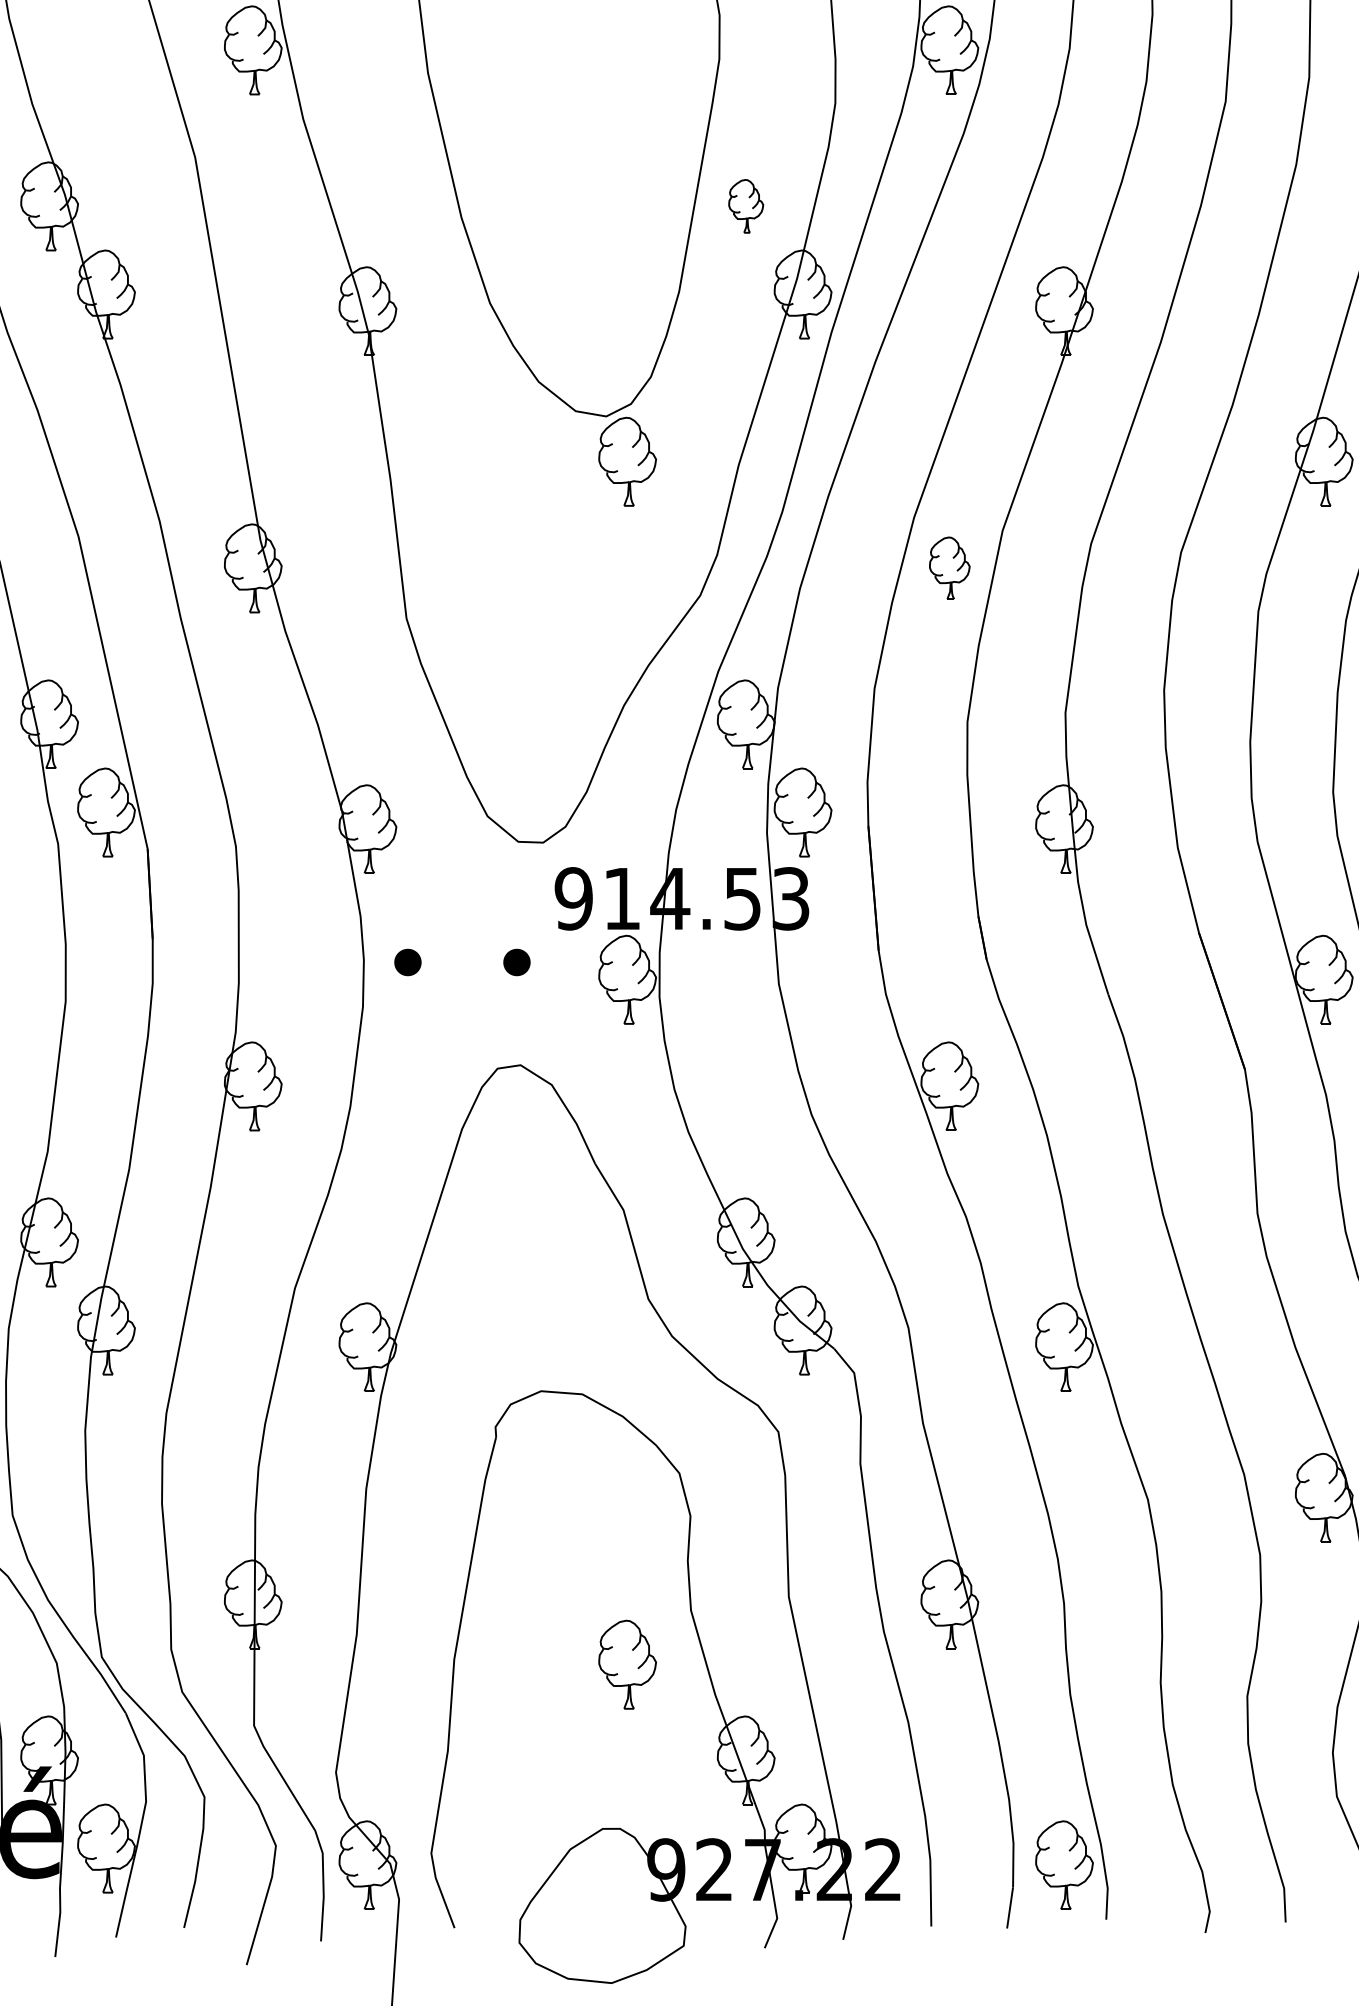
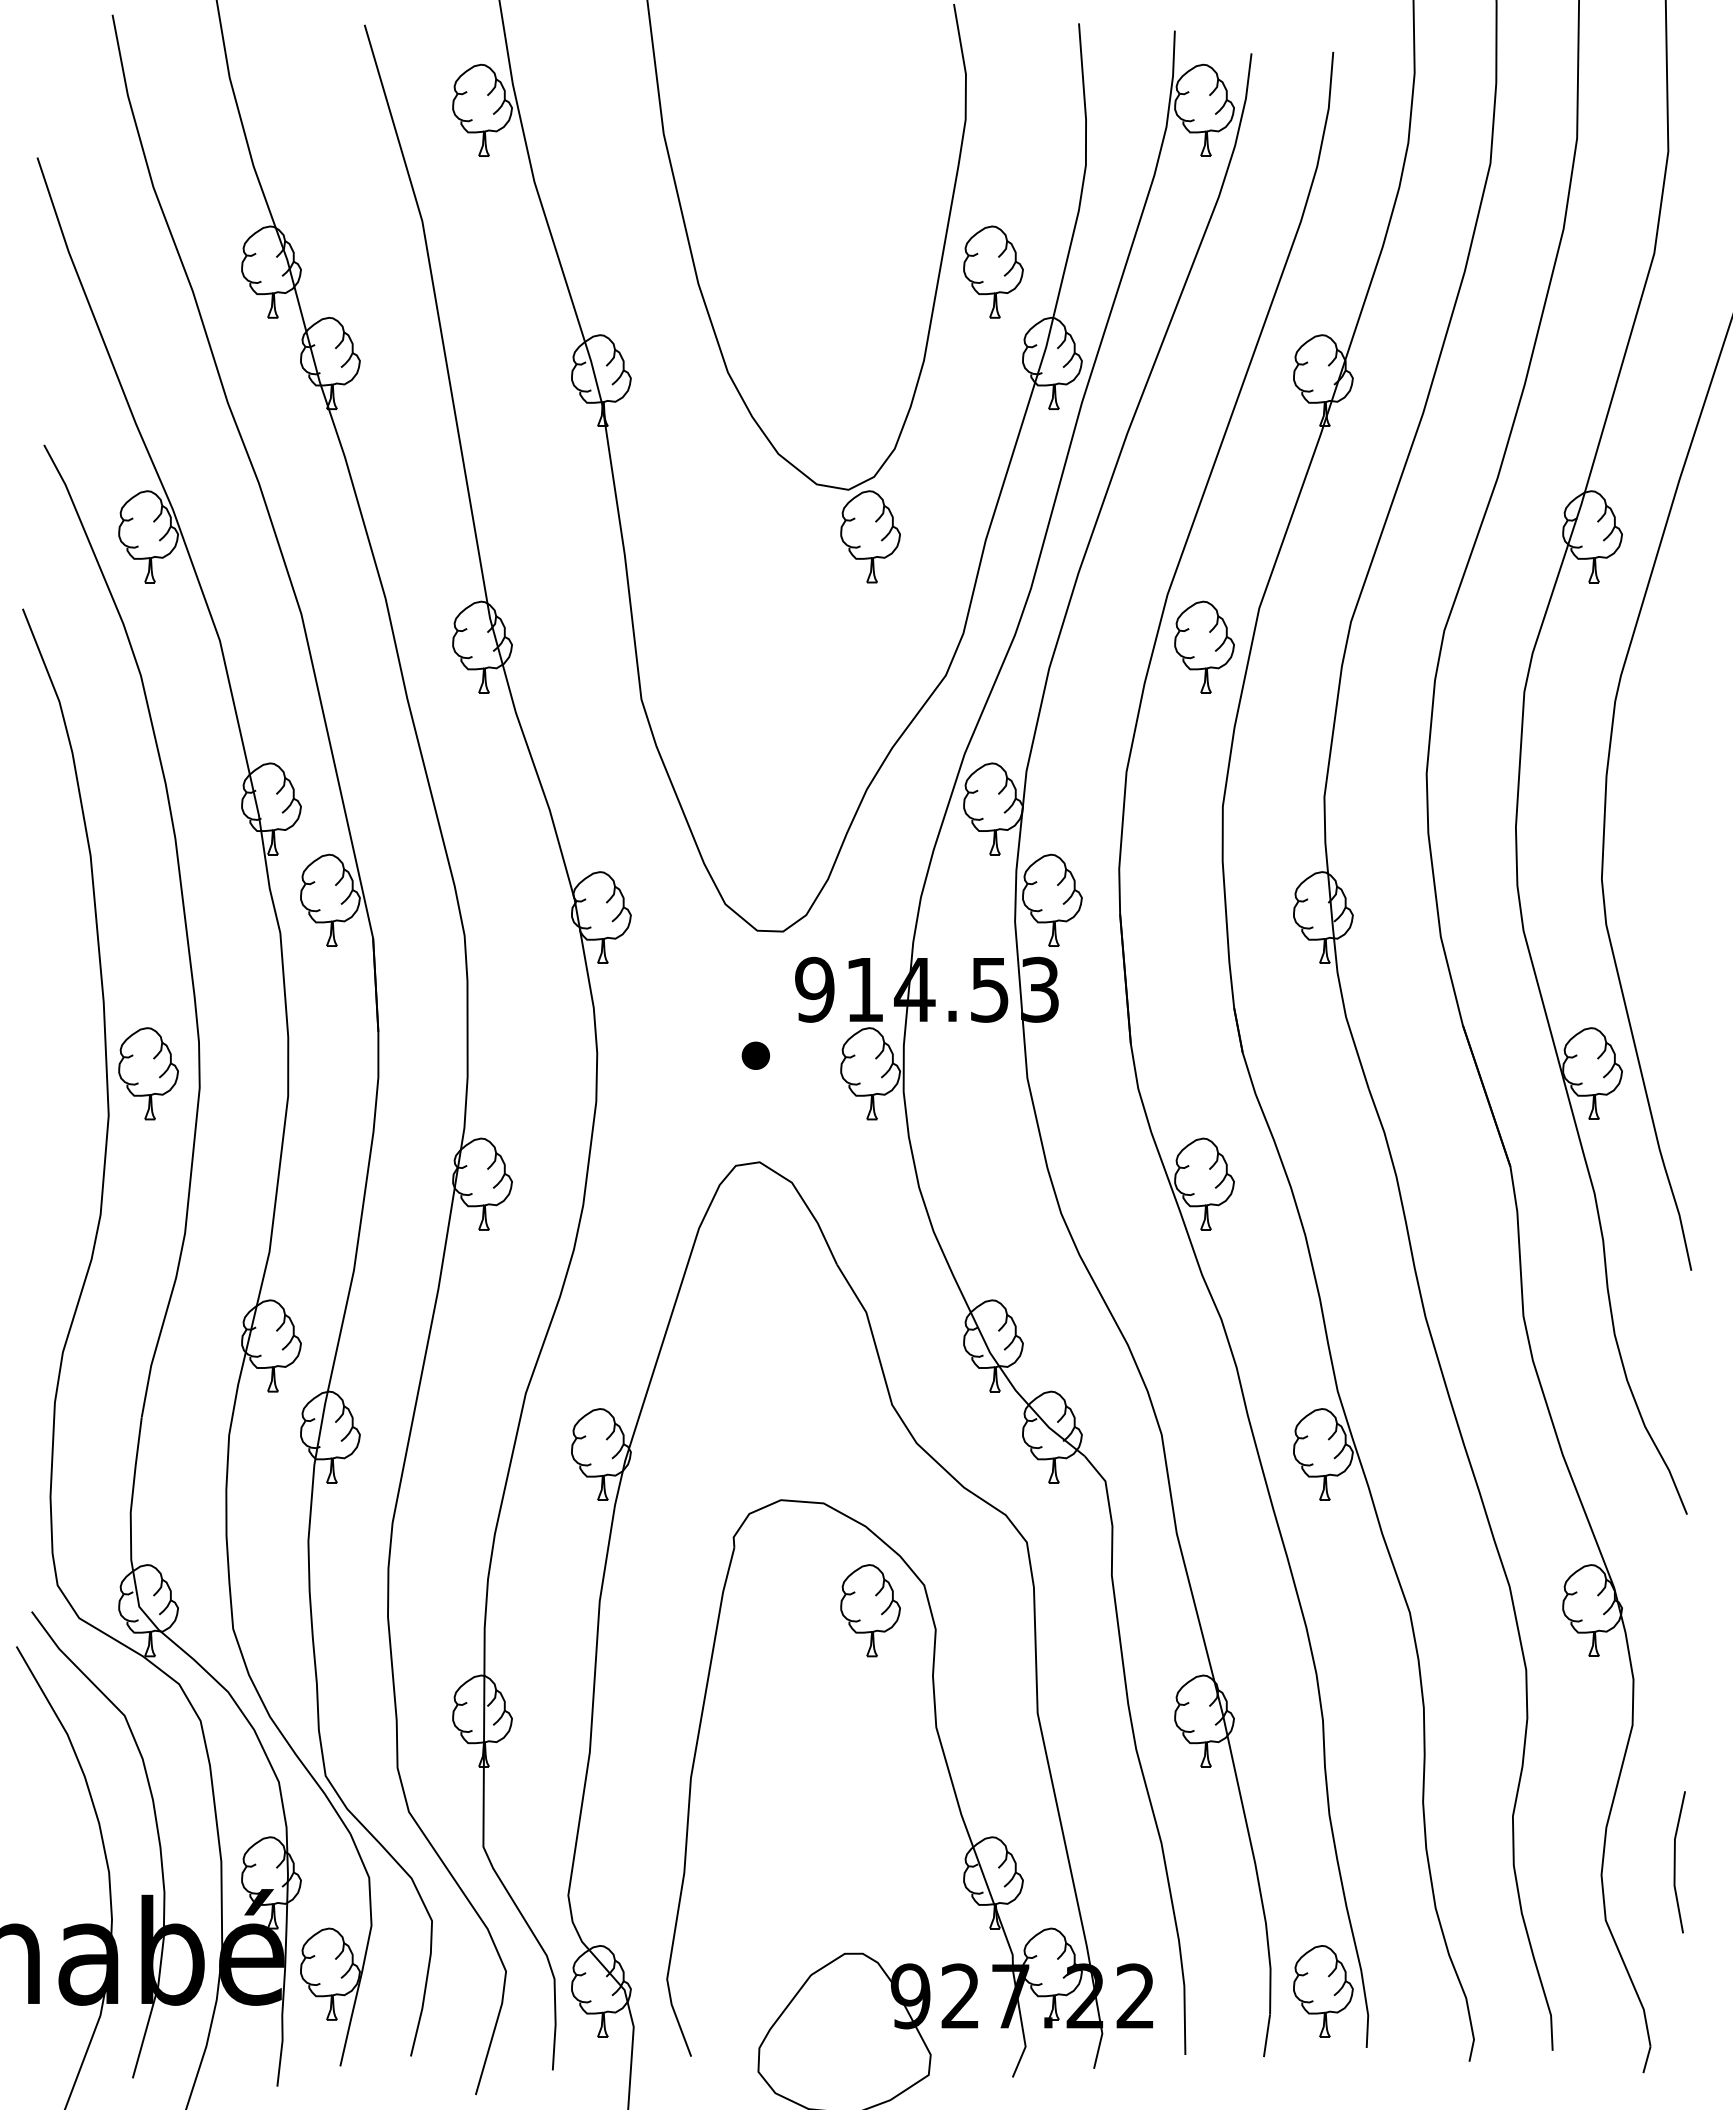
part: (746, 205) -> (993, 271), size x1.67
part: (949, 567) -> (1204, 646), size x1.43
part: (407, 962) -> (642, 1055), removed
part: (627, 1664) -> (870, 1610), moved

